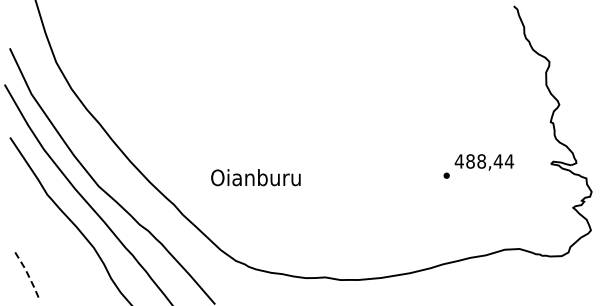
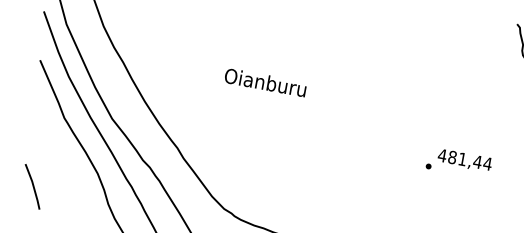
text: (481, 161) -> (462, 159), 488,44 -> 481,44
text: (255, 177) -> (265, 82), moved
line: (27, 274) -> (33, 186), dashed -> solid

